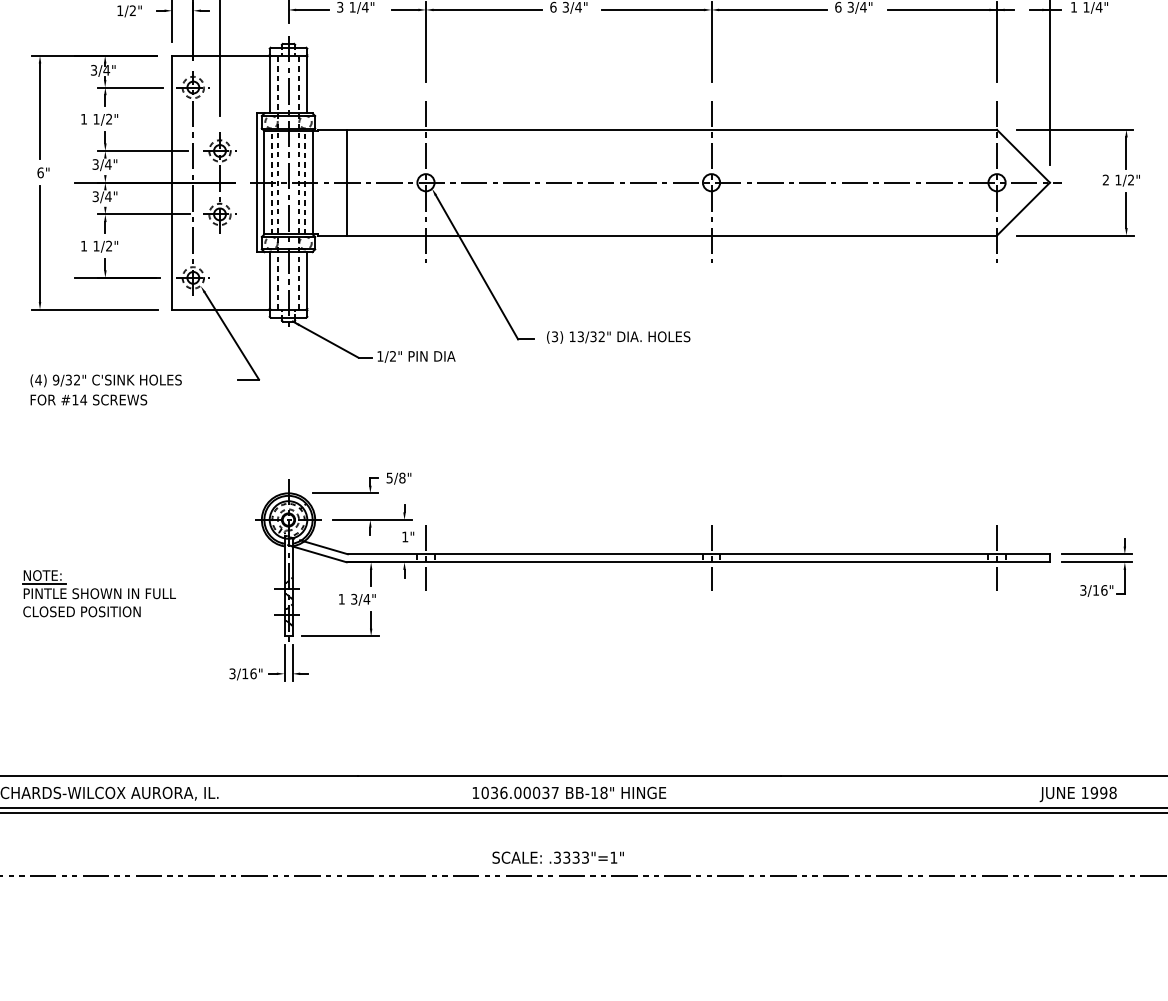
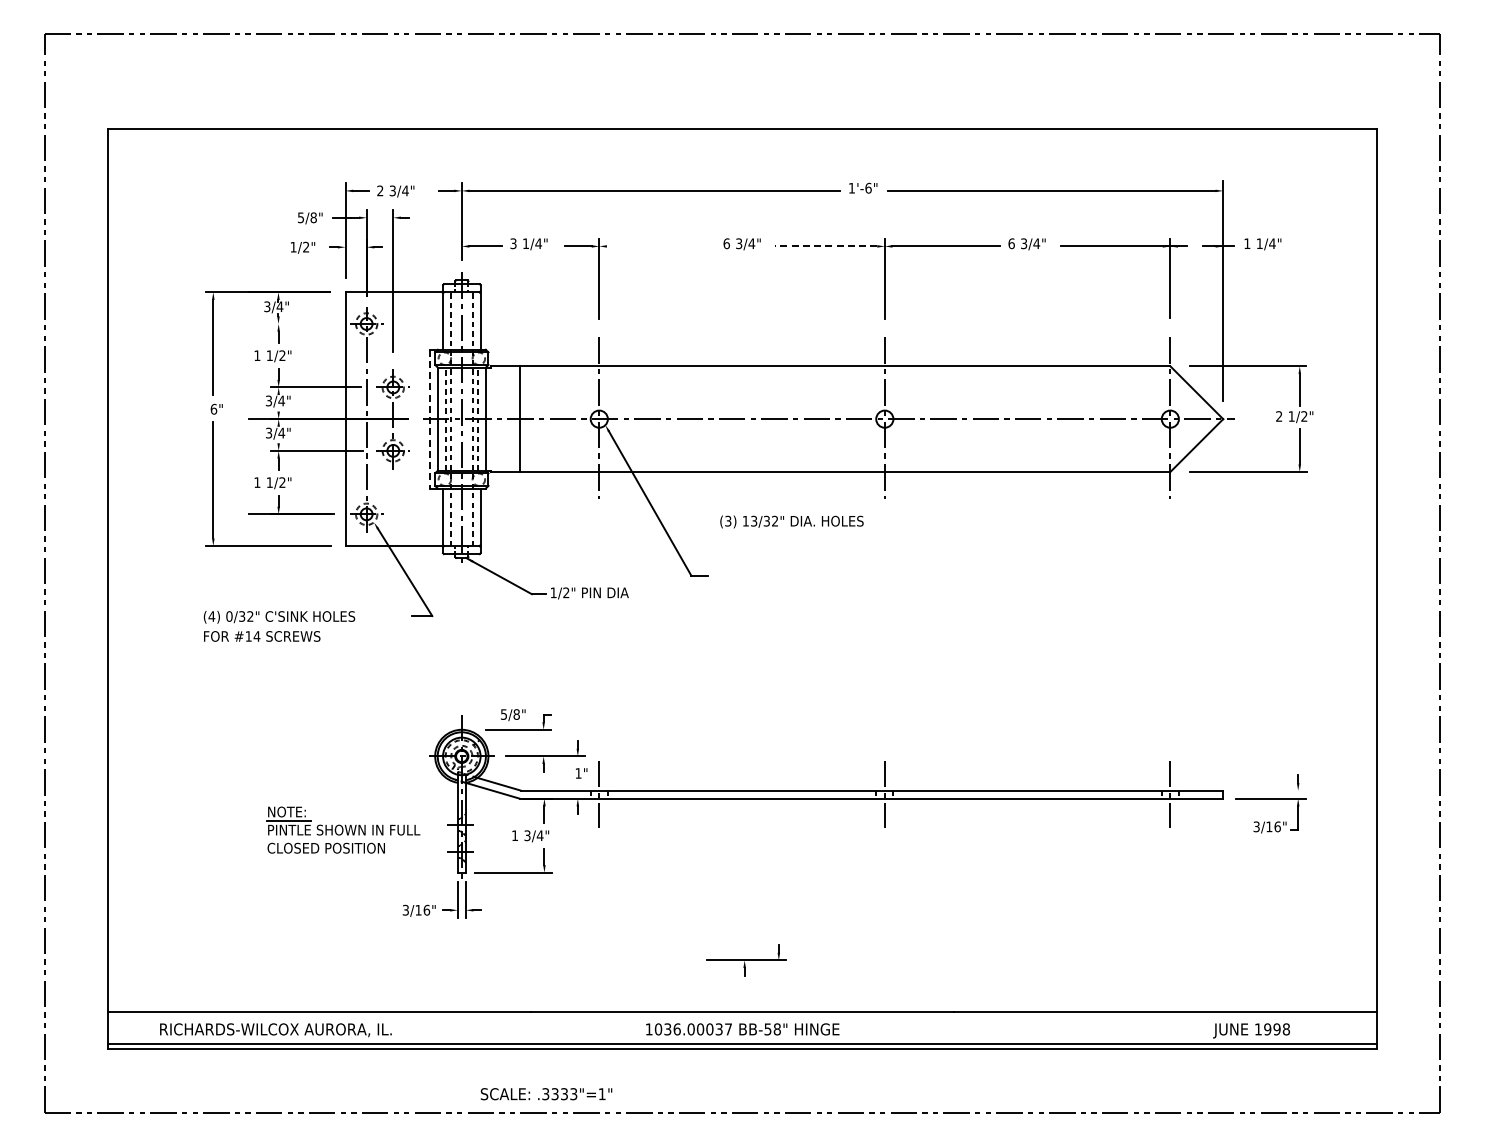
line: (487, 10) -> (660, 246), removed
line: (653, 10) -> (826, 246), solid -> dashed
line: (130, 87) -> (303, 323), removed
line: (257, 183) -> (430, 419), solid -> dashed
text: (618, 337) -> (791, 521), moved
text: (56, 380) -> (229, 616), 9/32" -> 0/32"
text: (399, 479) -> (513, 715), moved
line: (1097, 554) -> (1270, 790), removed
part: (99, 593) -> (343, 829), moved
part: (573, 724) -> (746, 960), added
text: (594, 793) -> (767, 1029), BB-18" -> BB-58"
text: (558, 858) -> (546, 1094), moved

